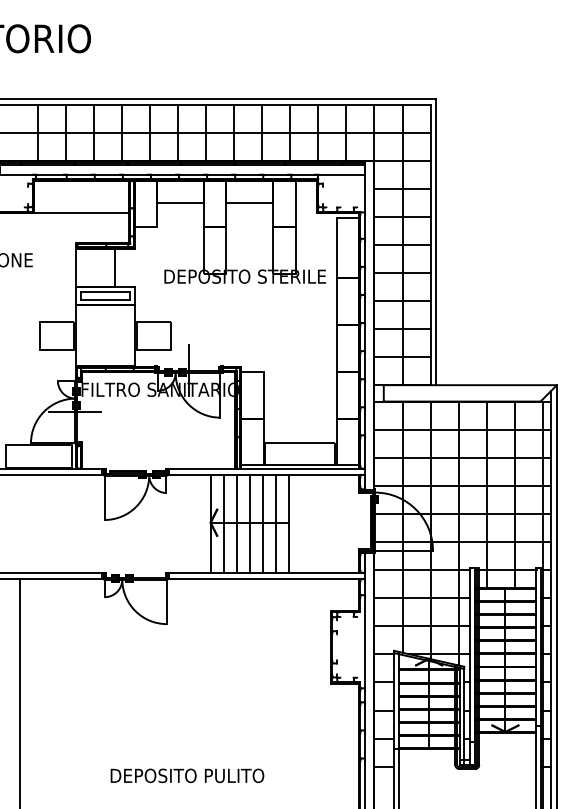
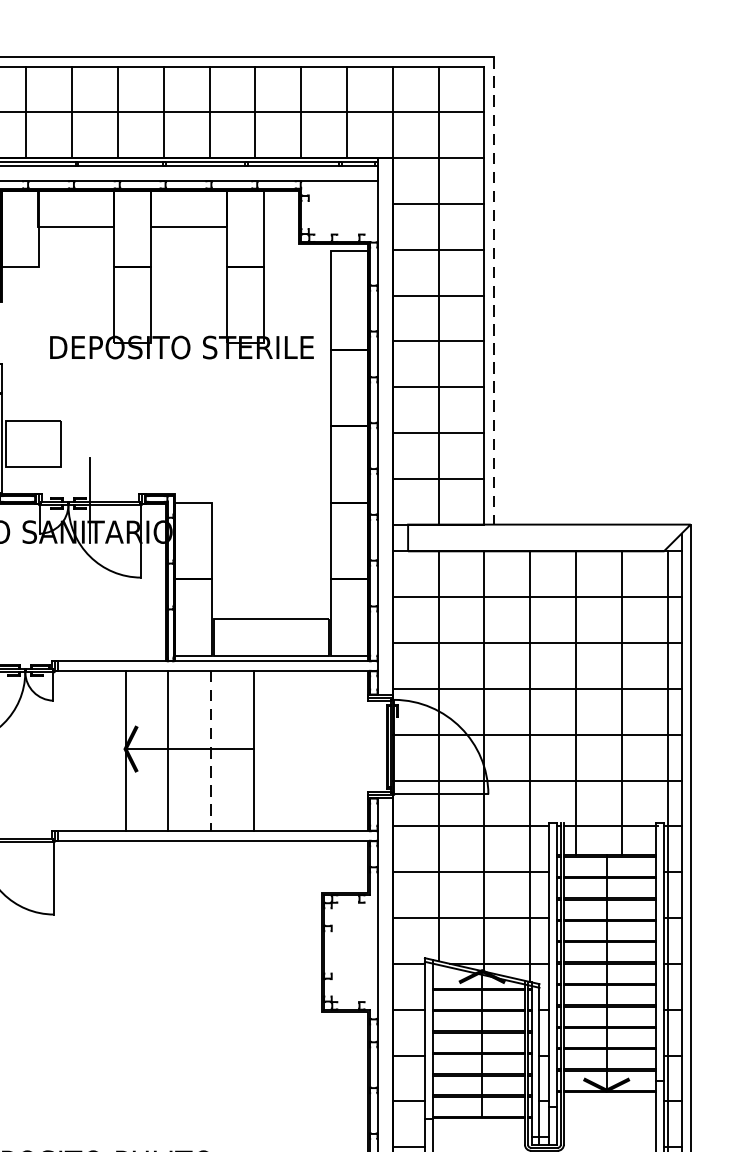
line: (436, 242) -> (494, 291), solid -> dashed
line: (223, 523) -> (146, 750), removed
line: (249, 523) -> (188, 750), removed
line: (276, 523) -> (233, 750), removed
line: (263, 524) -> (211, 751), solid -> dashed

